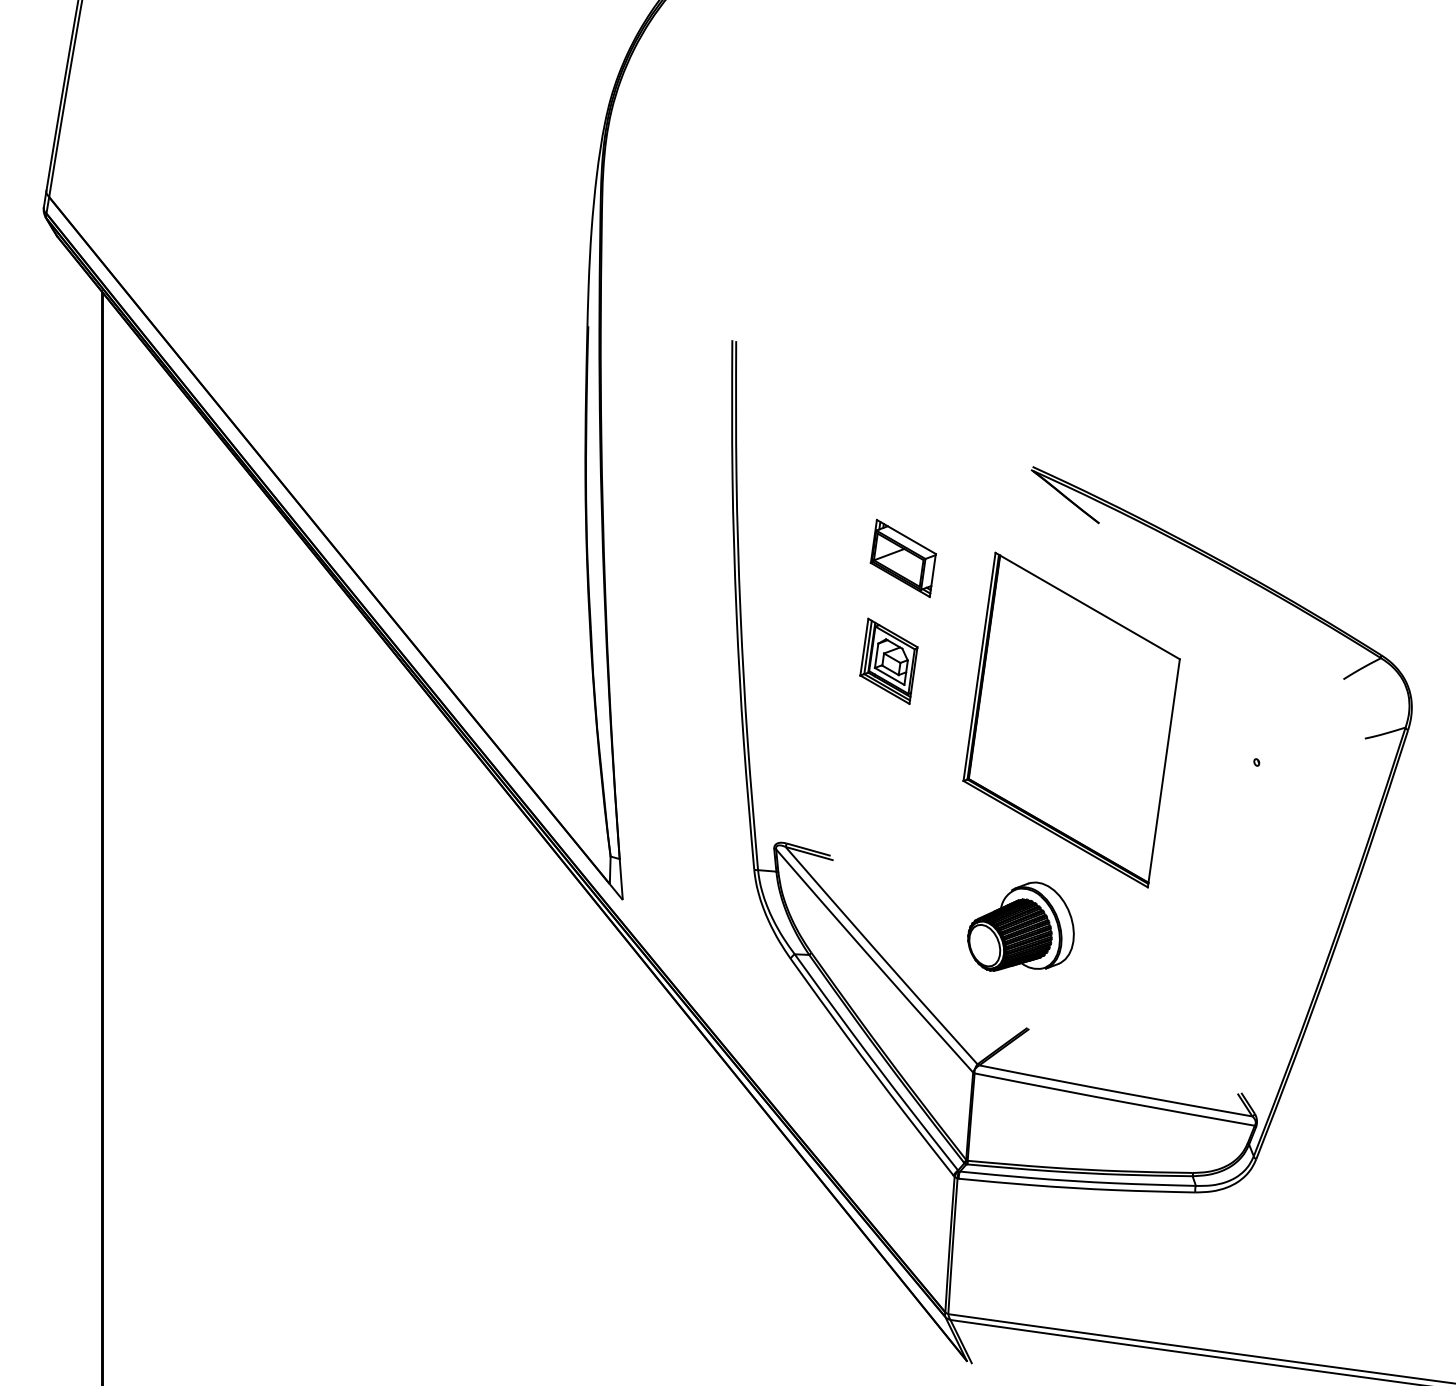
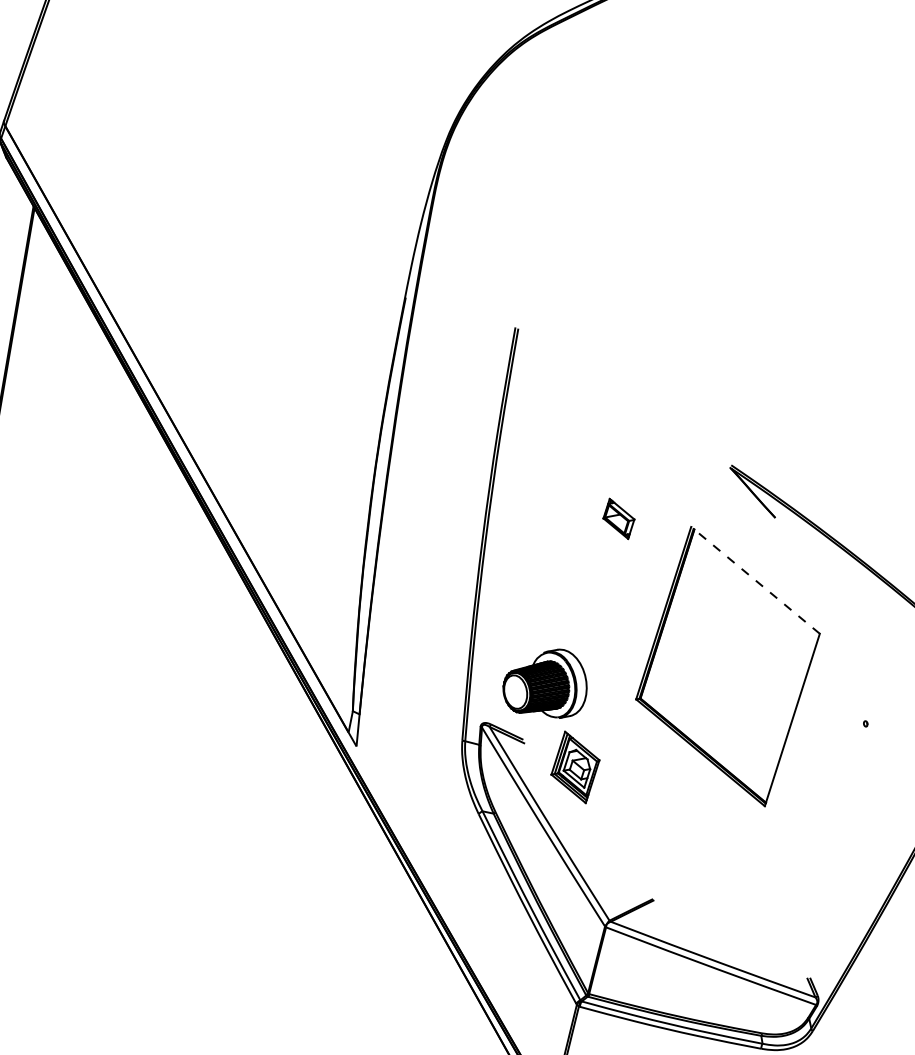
part: (902, 557) -> (618, 518), size x0.6
line: (1087, 605) -> (755, 579), solid -> dashed
part: (888, 660) -> (575, 766), moved
part: (1020, 926) -> (545, 681), moved

